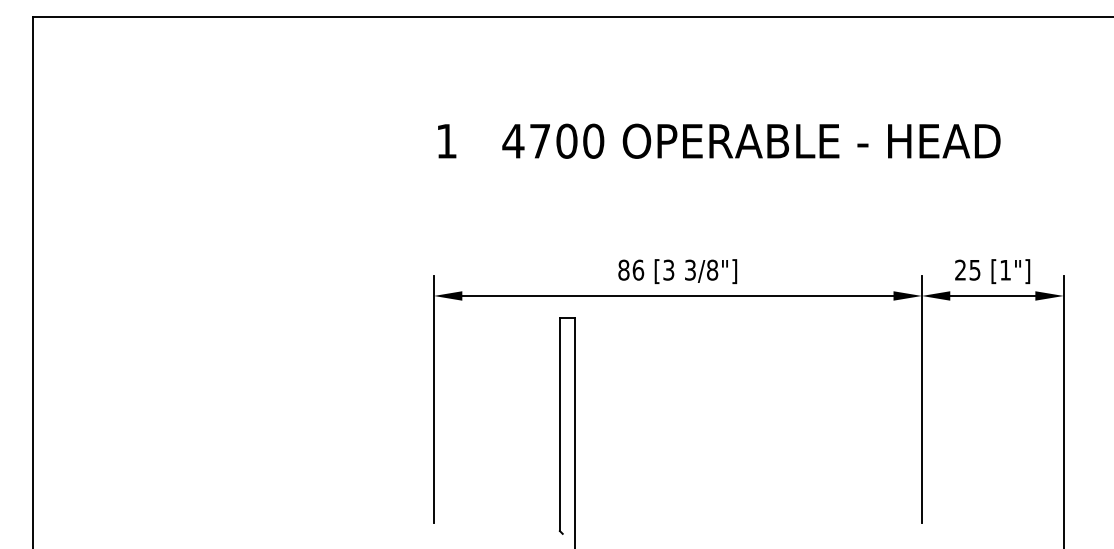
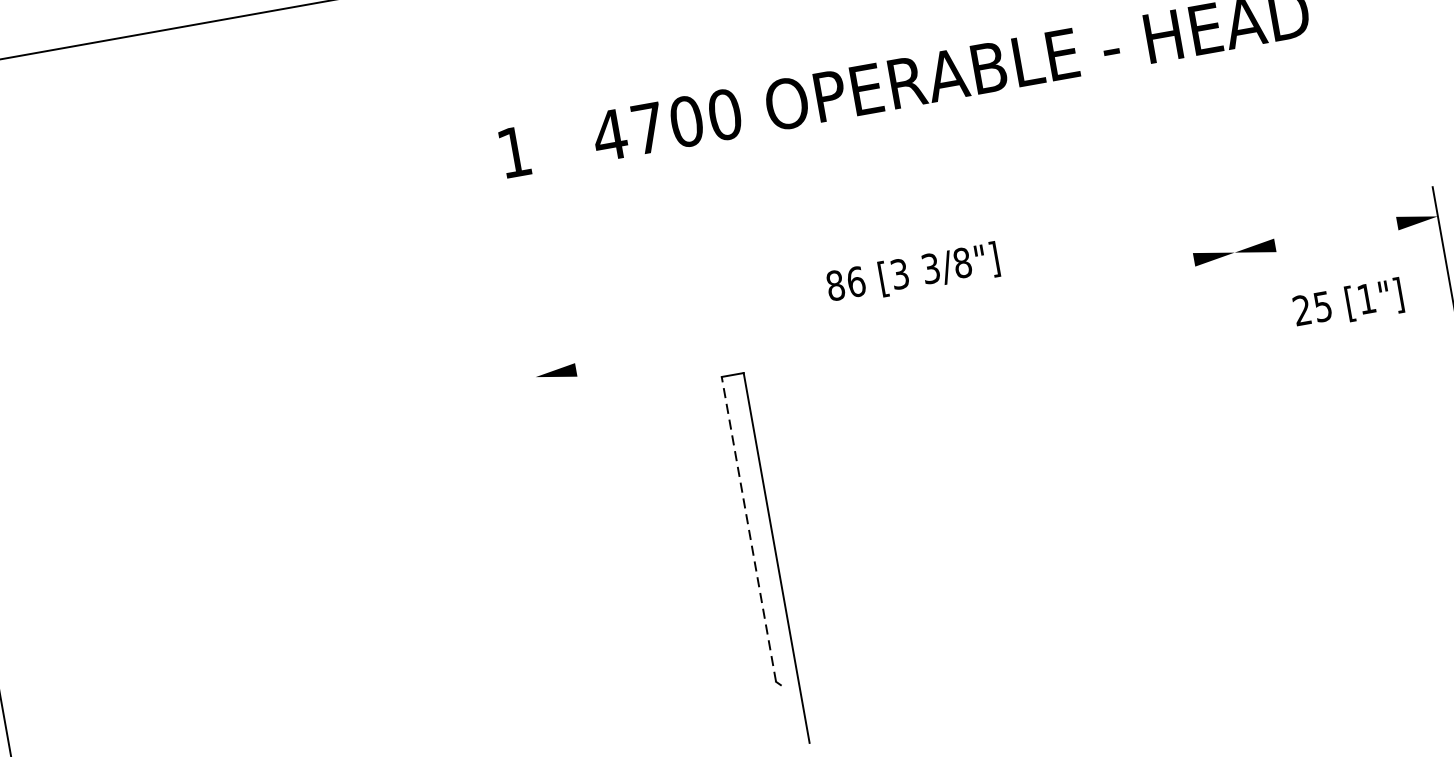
text: (677, 271) -> (912, 273), moved
text: (992, 271) -> (1348, 304), moved
line: (677, 295) -> (884, 314), removed
line: (992, 295) -> (1335, 233), removed
line: (433, 398) -> (561, 524), removed
line: (921, 398) -> (1260, 399), removed
line: (559, 424) -> (748, 529), solid -> dashed

